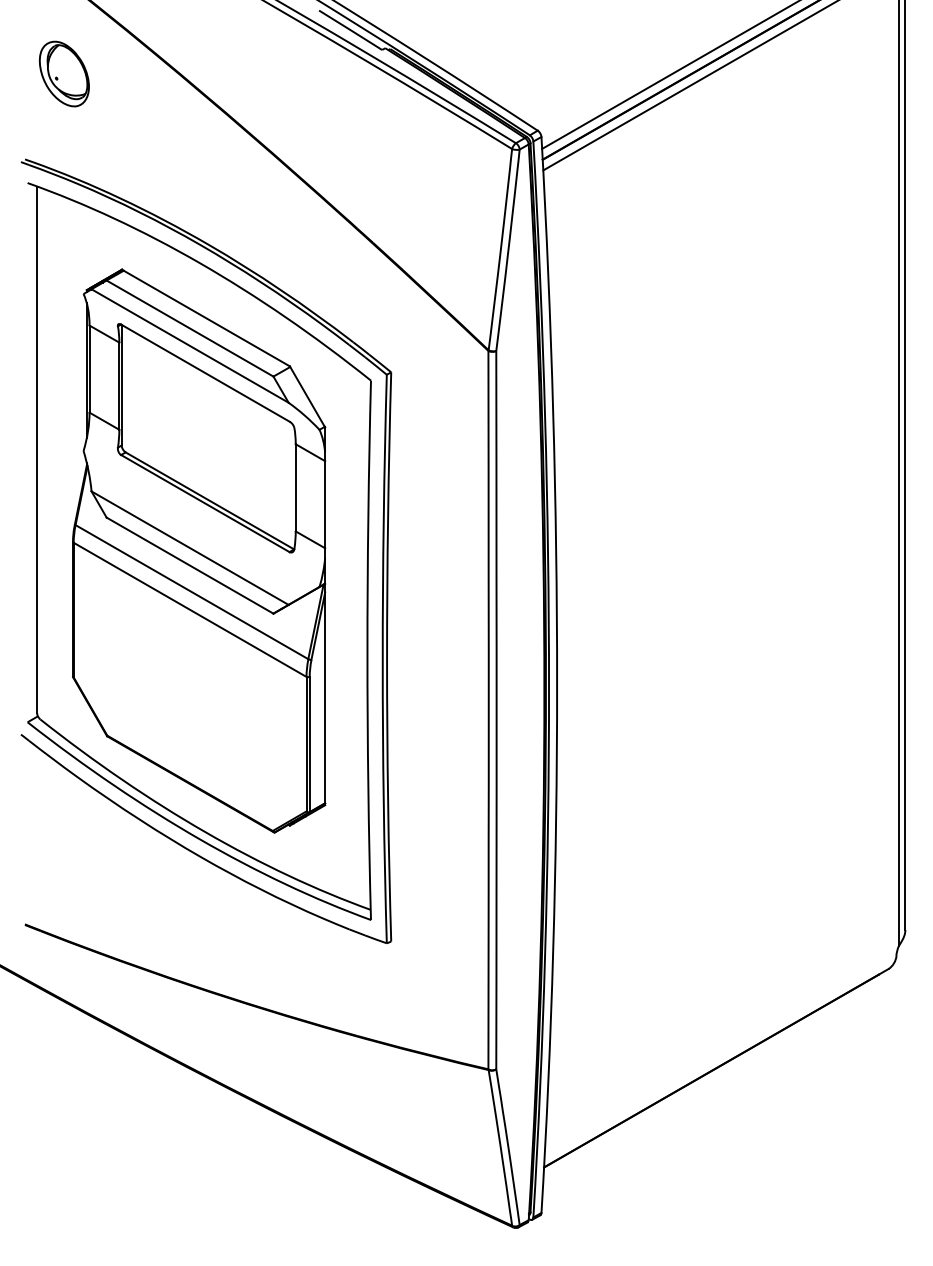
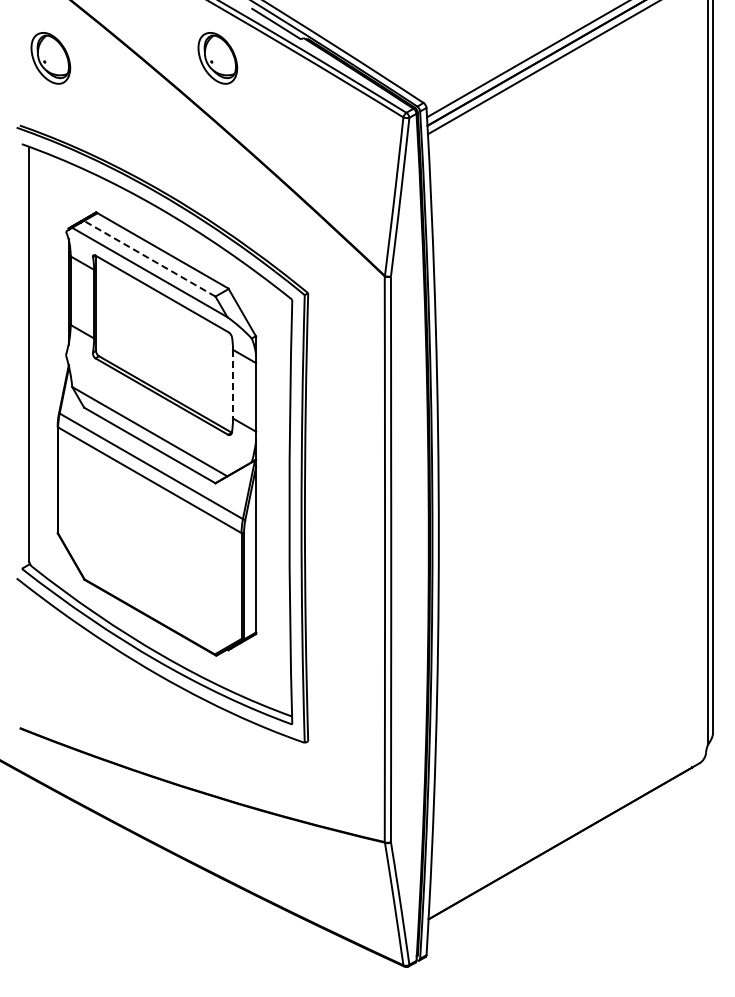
part: (276, 74) -> (217, 58), added
line: (189, 328) -> (149, 258), solid -> dashed
line: (296, 488) -> (233, 384), solid -> dashed

